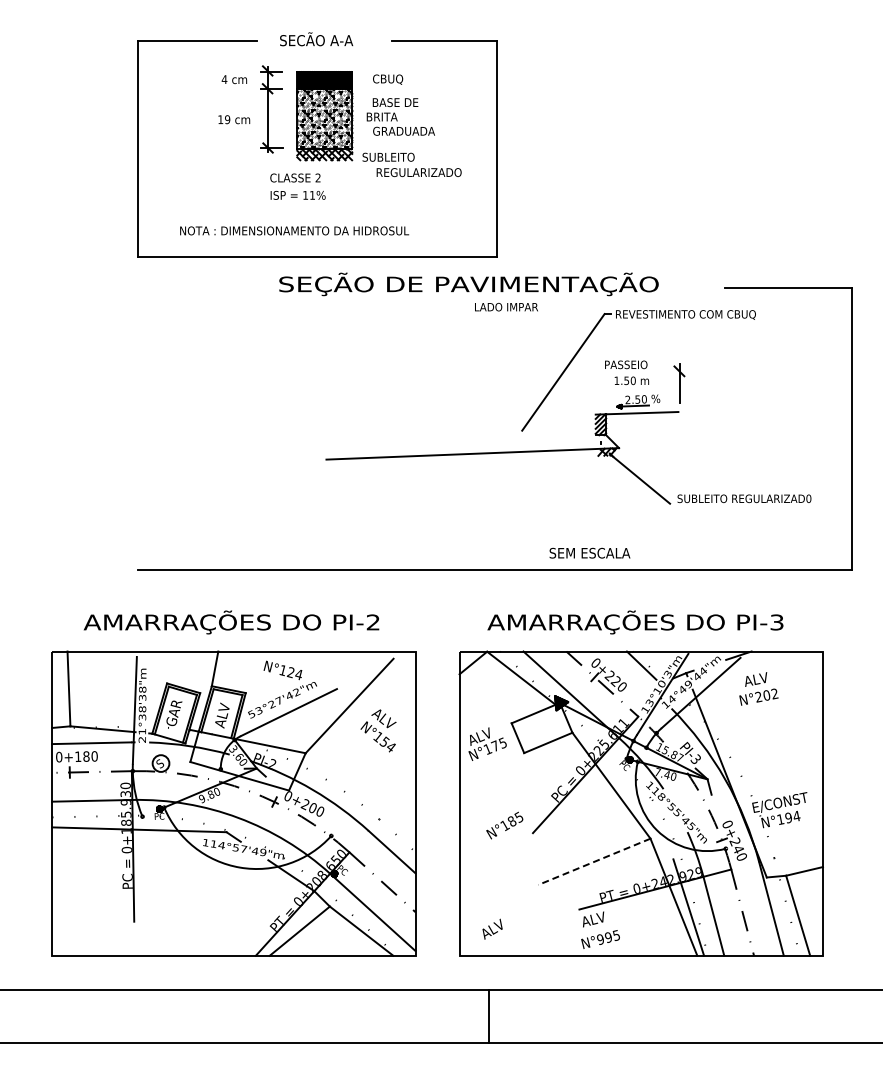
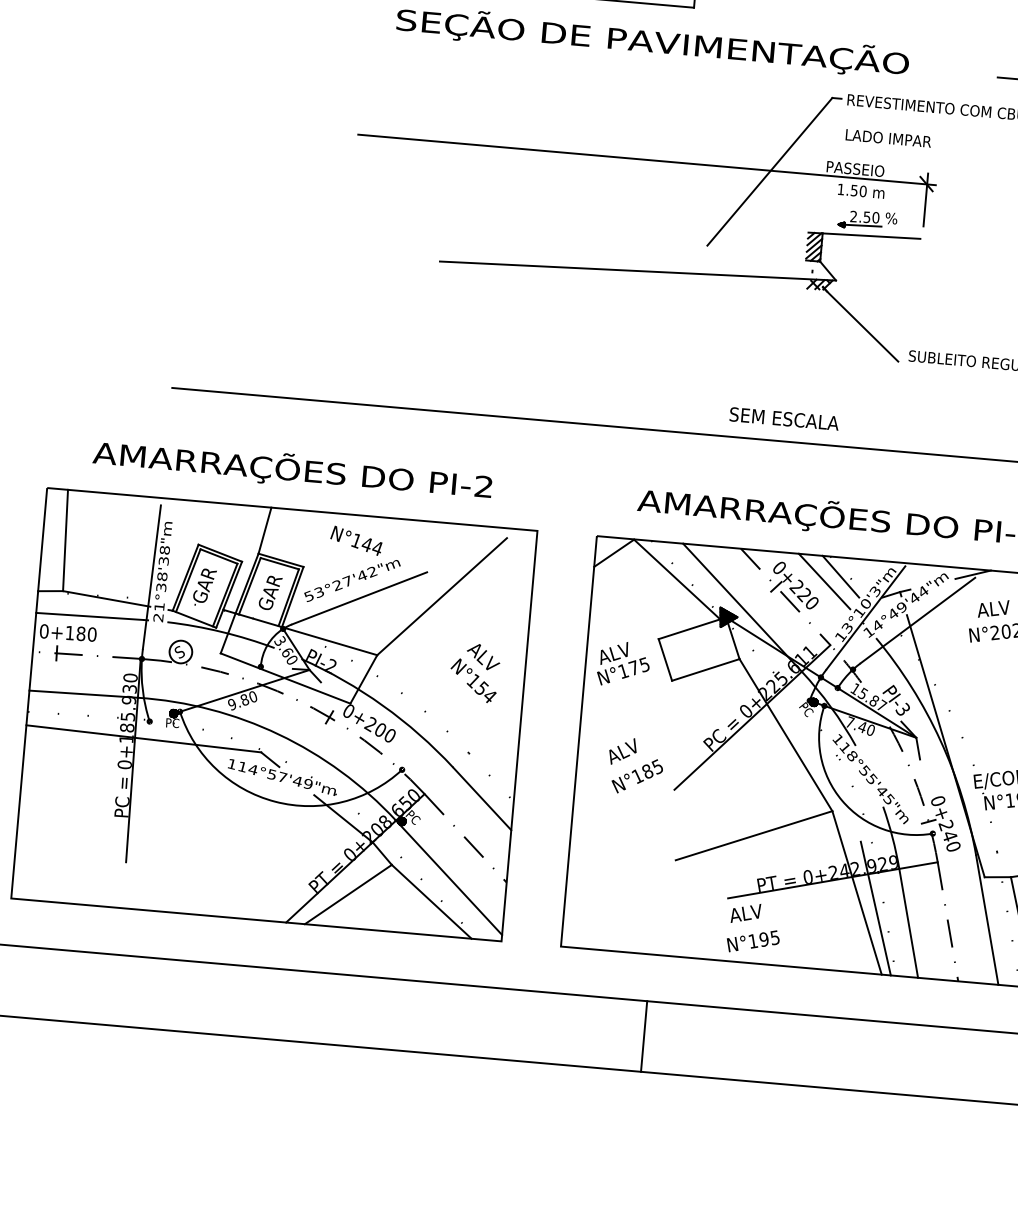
text: (506, 307) -> (888, 138), moved
line: (472, 371) -> (647, 159), added
line: (629, 669) -> (824, 580), added
text: (290, 672) -> (366, 544), N°124 -> N°144
text: (223, 714) -> (270, 593), ALV -> GAR
text: (378, 730) -> (474, 672), moved
line: (594, 861) -> (754, 835), dashed -> solid
text: (492, 928) -> (622, 750), moved
text: (600, 939) -> (753, 941), N°995 -> N°195
line: (488, 1016) -> (644, 1036), moved

